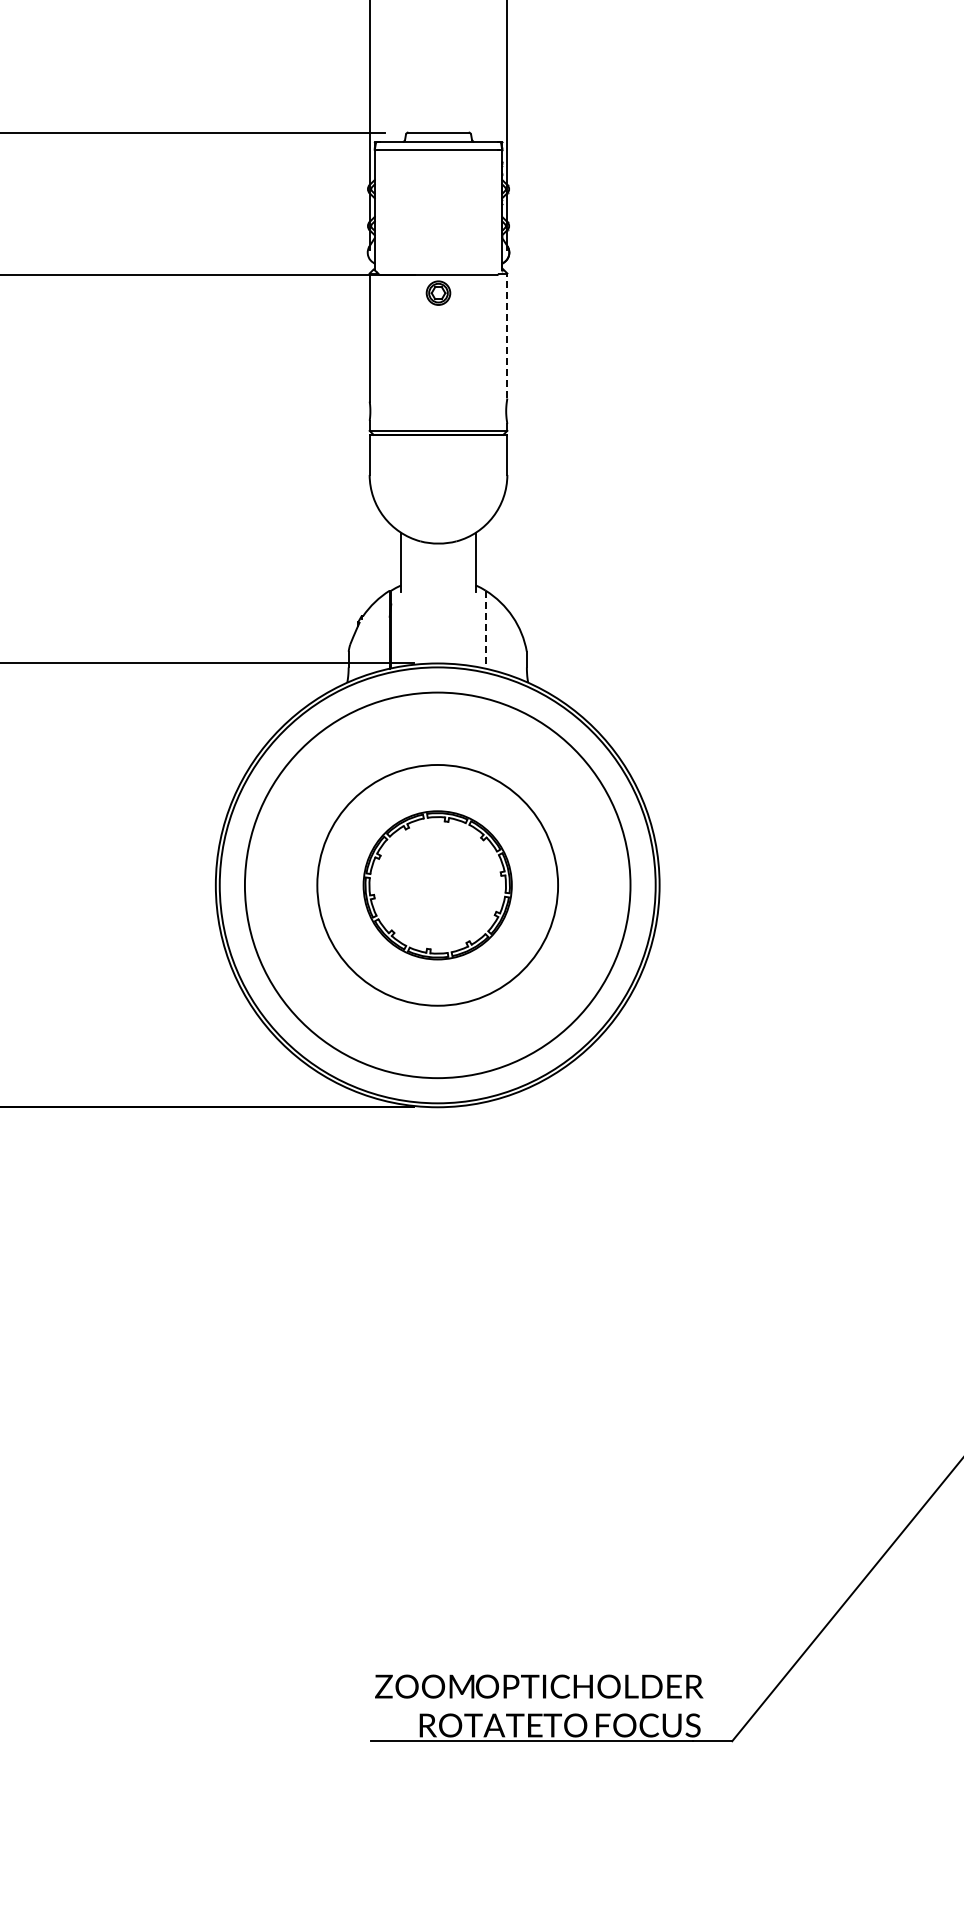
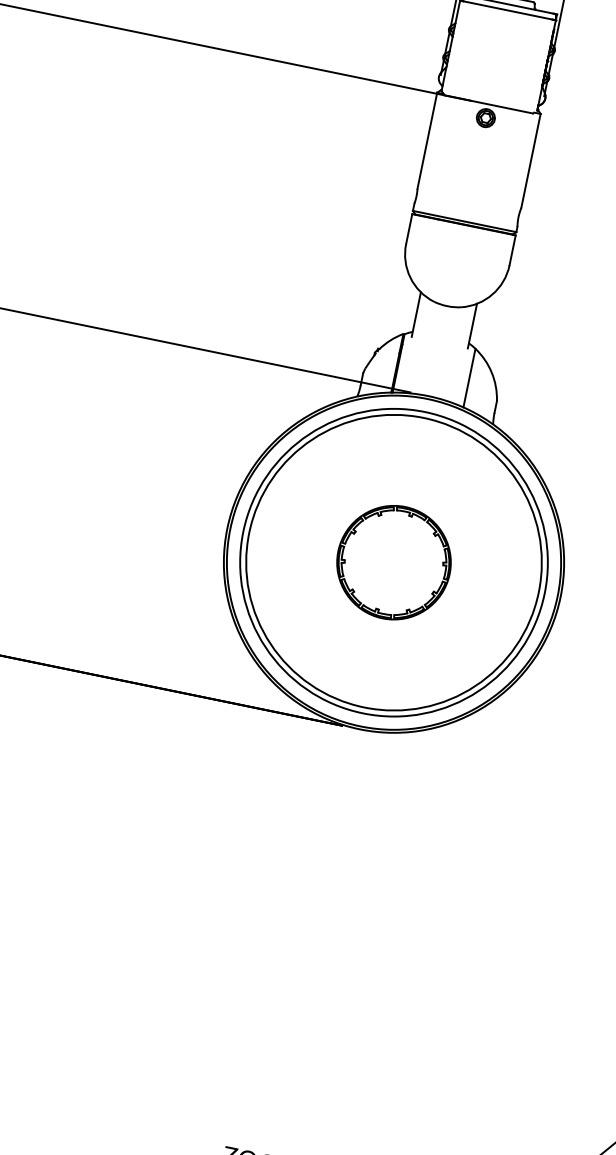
line: (507, 335) -> (531, 160), dashed -> solid
line: (485, 630) -> (469, 378), dashed -> solid
circle: (437, 885) -> (393, 562), size x1.67

